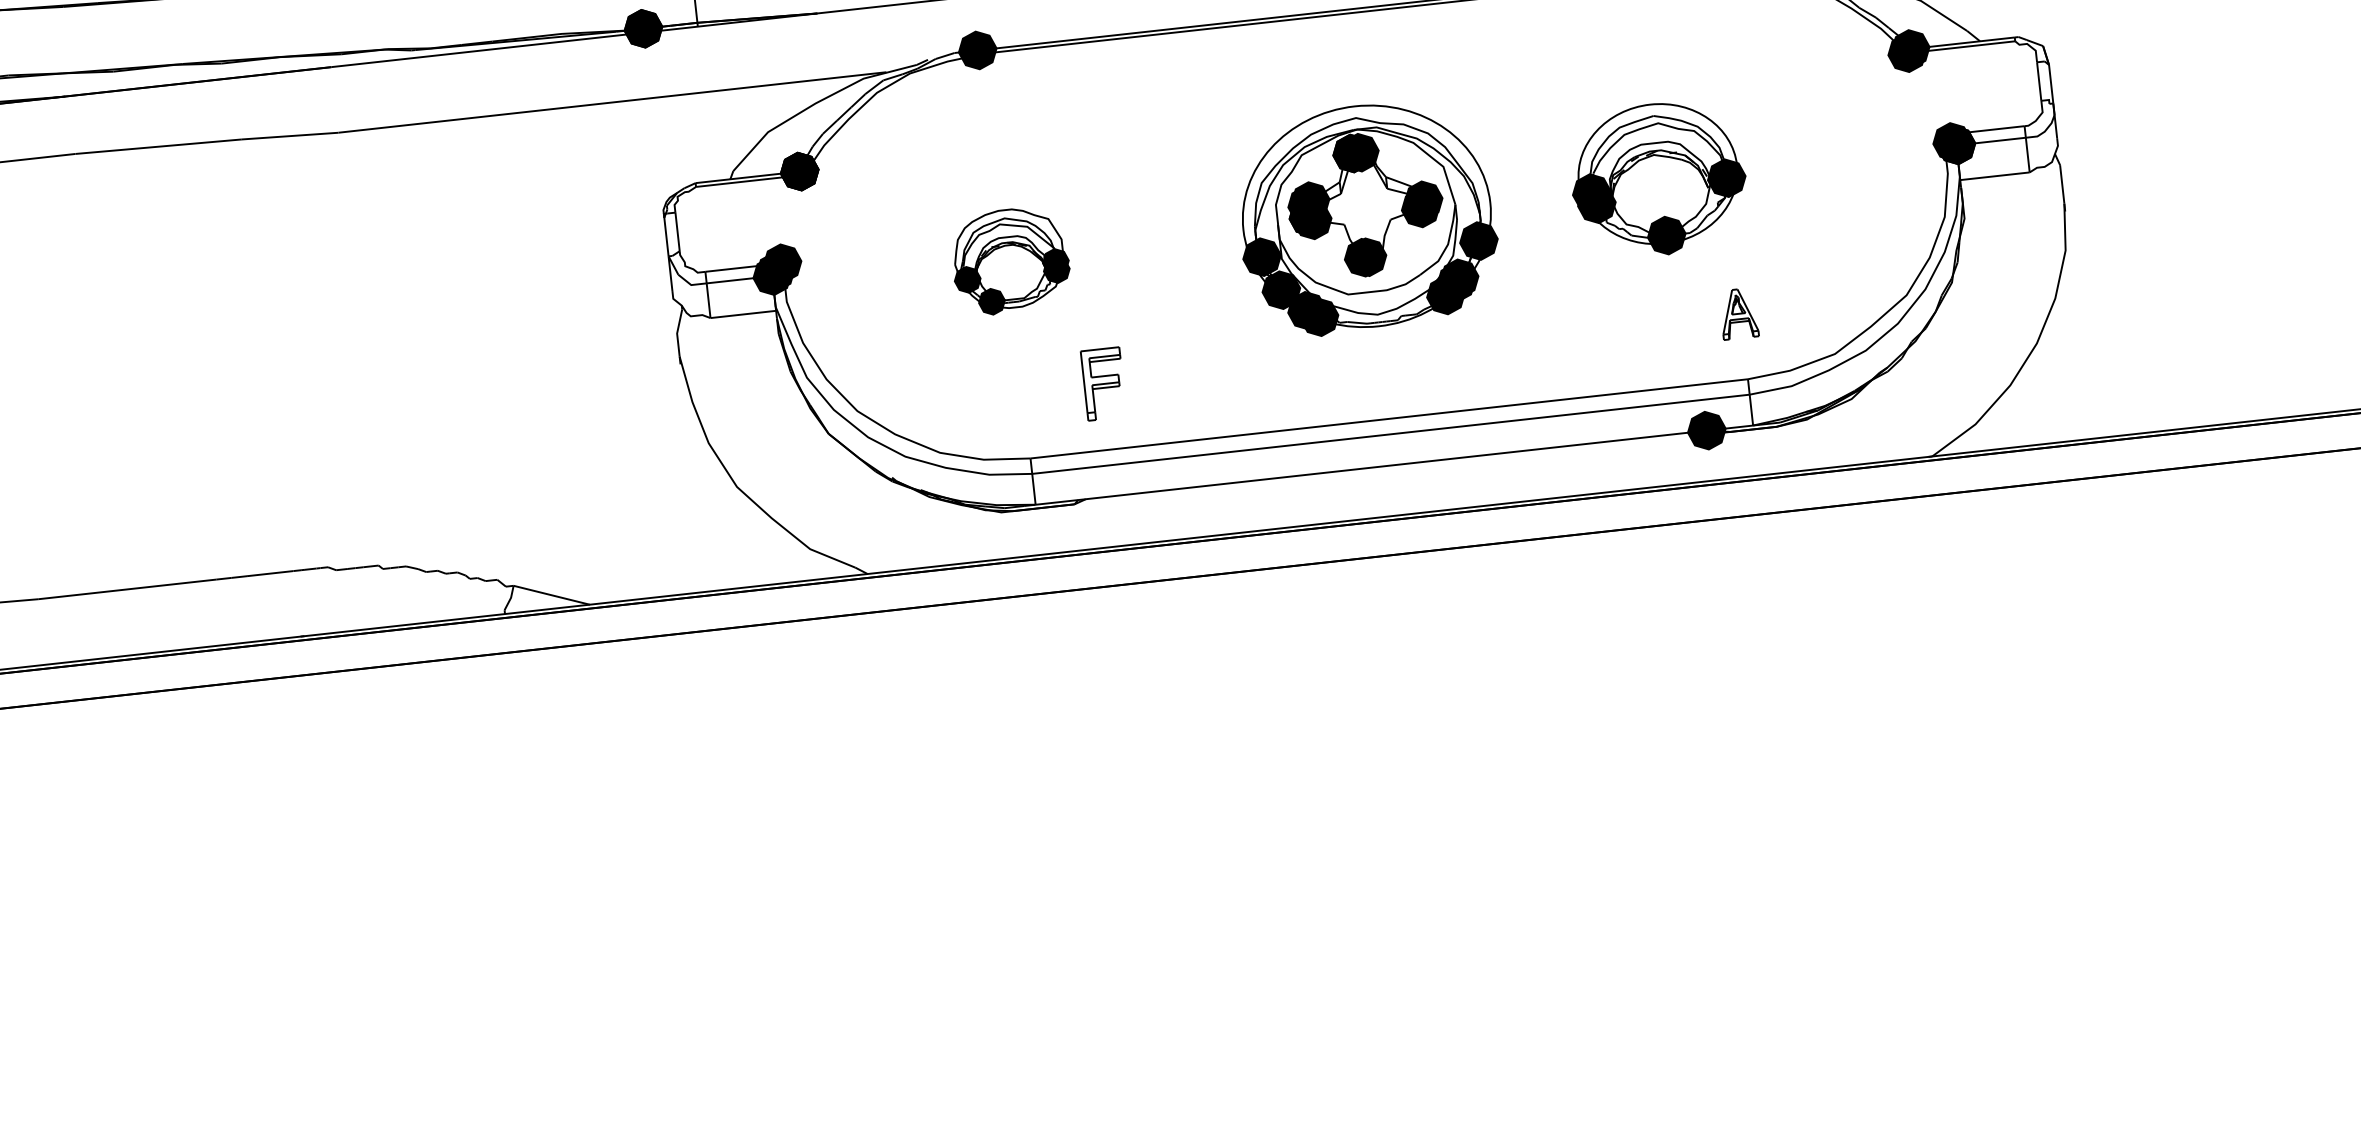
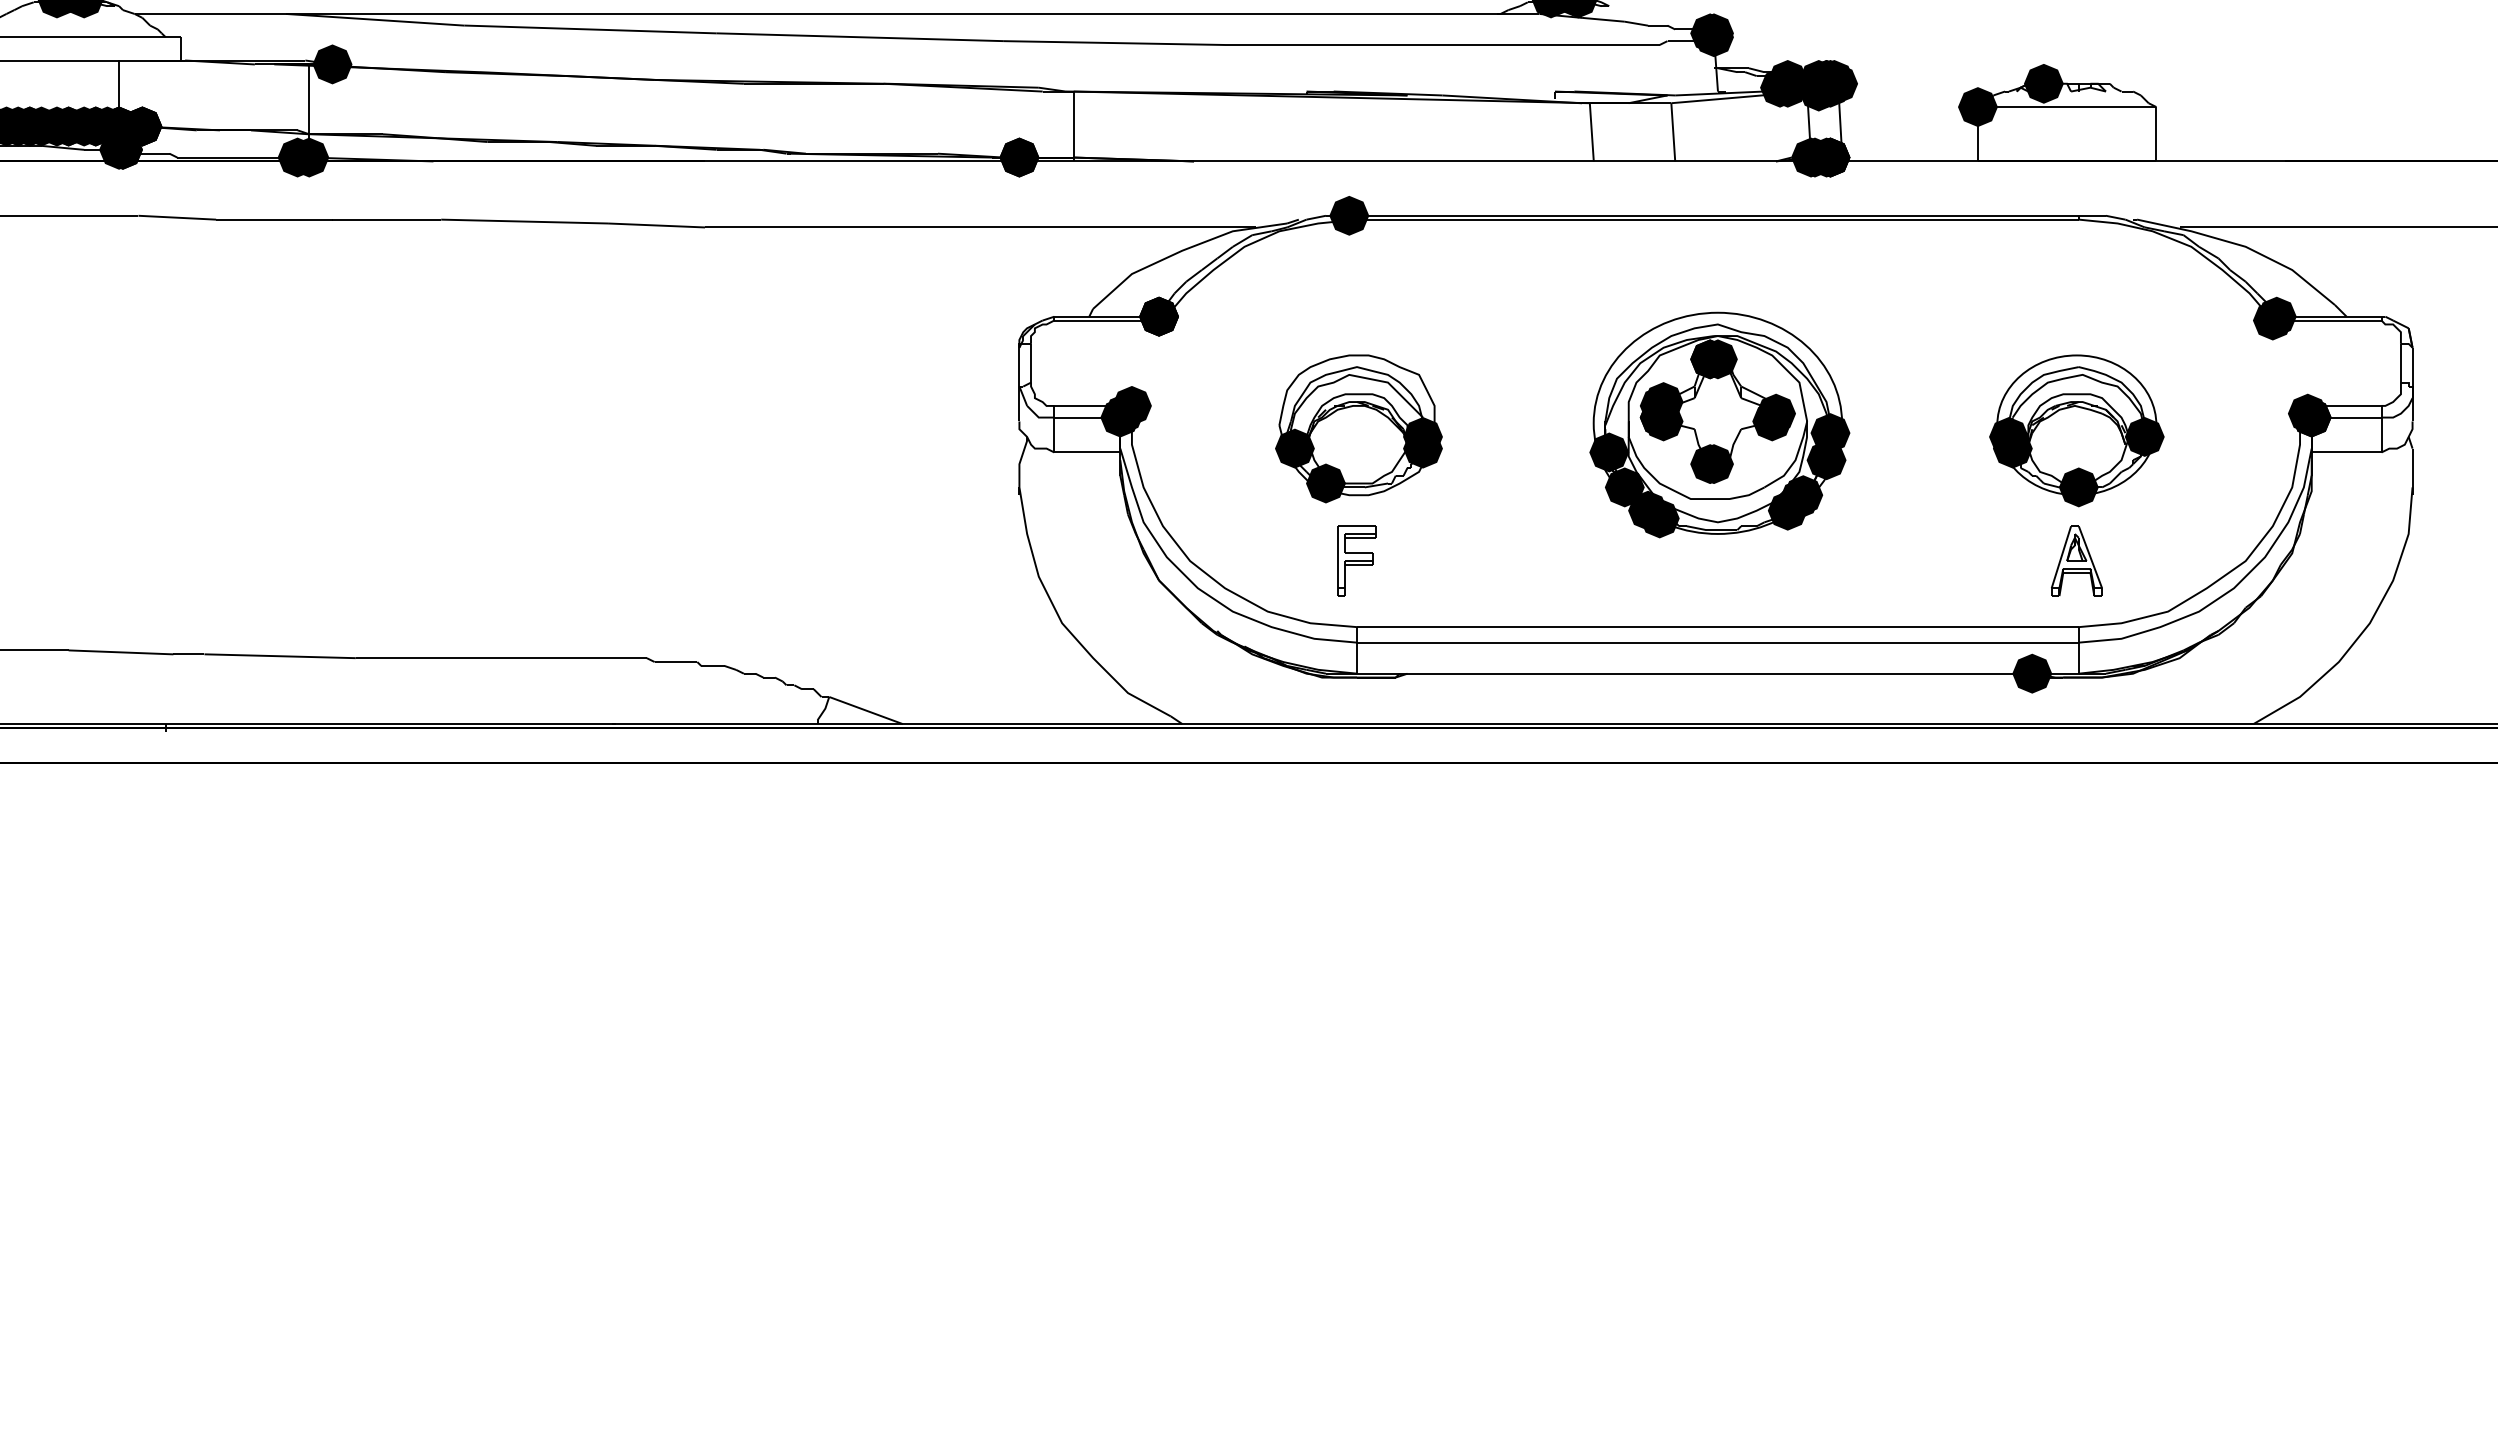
part: (1658, 179) -> (2076, 430), moved
fill: (1479, 214) -> (1830, 433), added
part: (1010, 260) -> (1358, 428), size x1.43
part: (1738, 313) -> (2076, 560), size x1.43
part: (1103, 383) -> (1356, 560), moved

